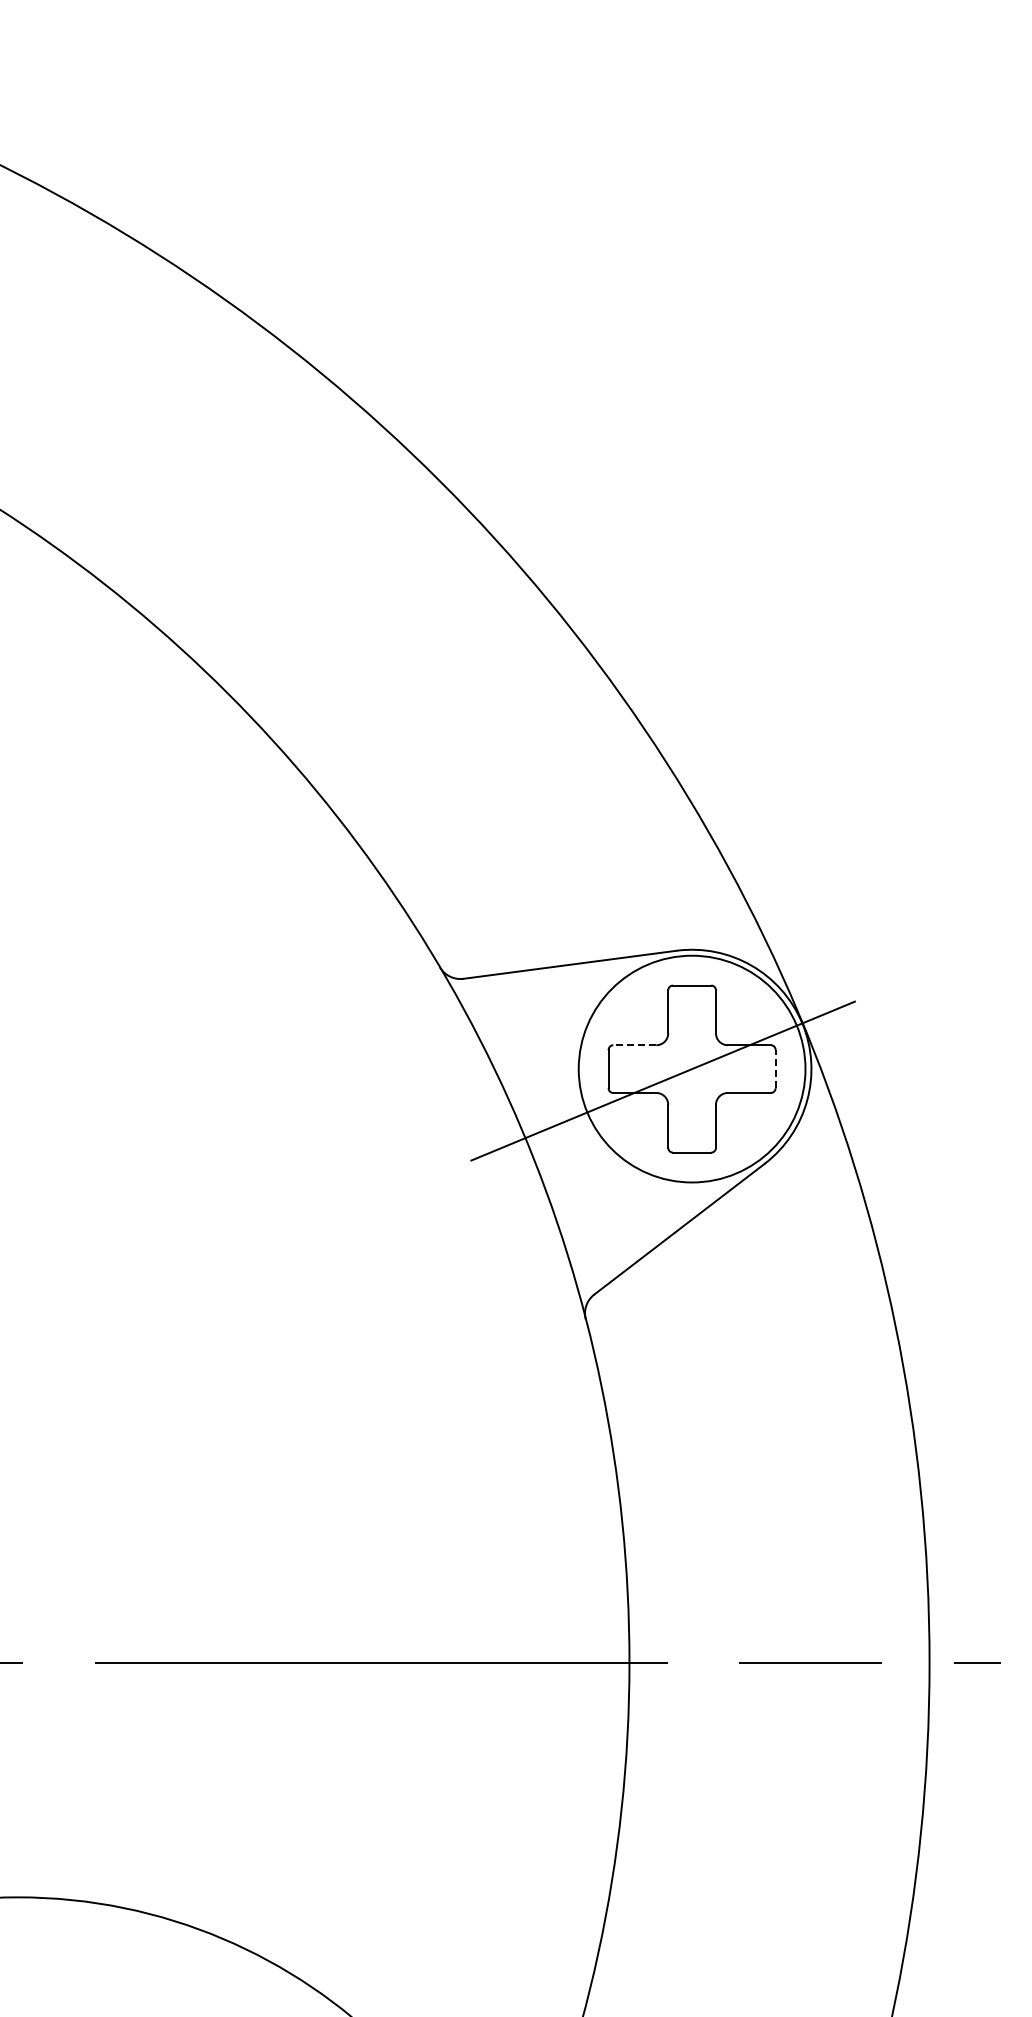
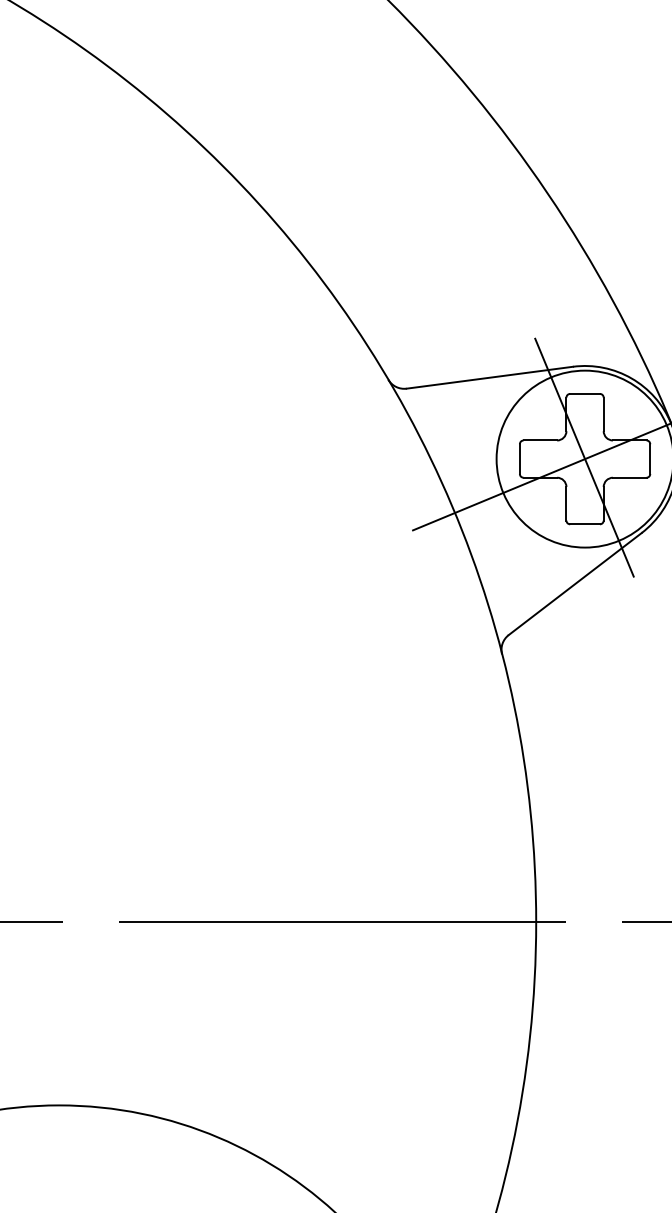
line: (634, 1045) -> (540, 440), dashed -> solid
line: (690, 1066) -> (583, 457), added
line: (775, 1068) -> (650, 458), dashed -> solid

